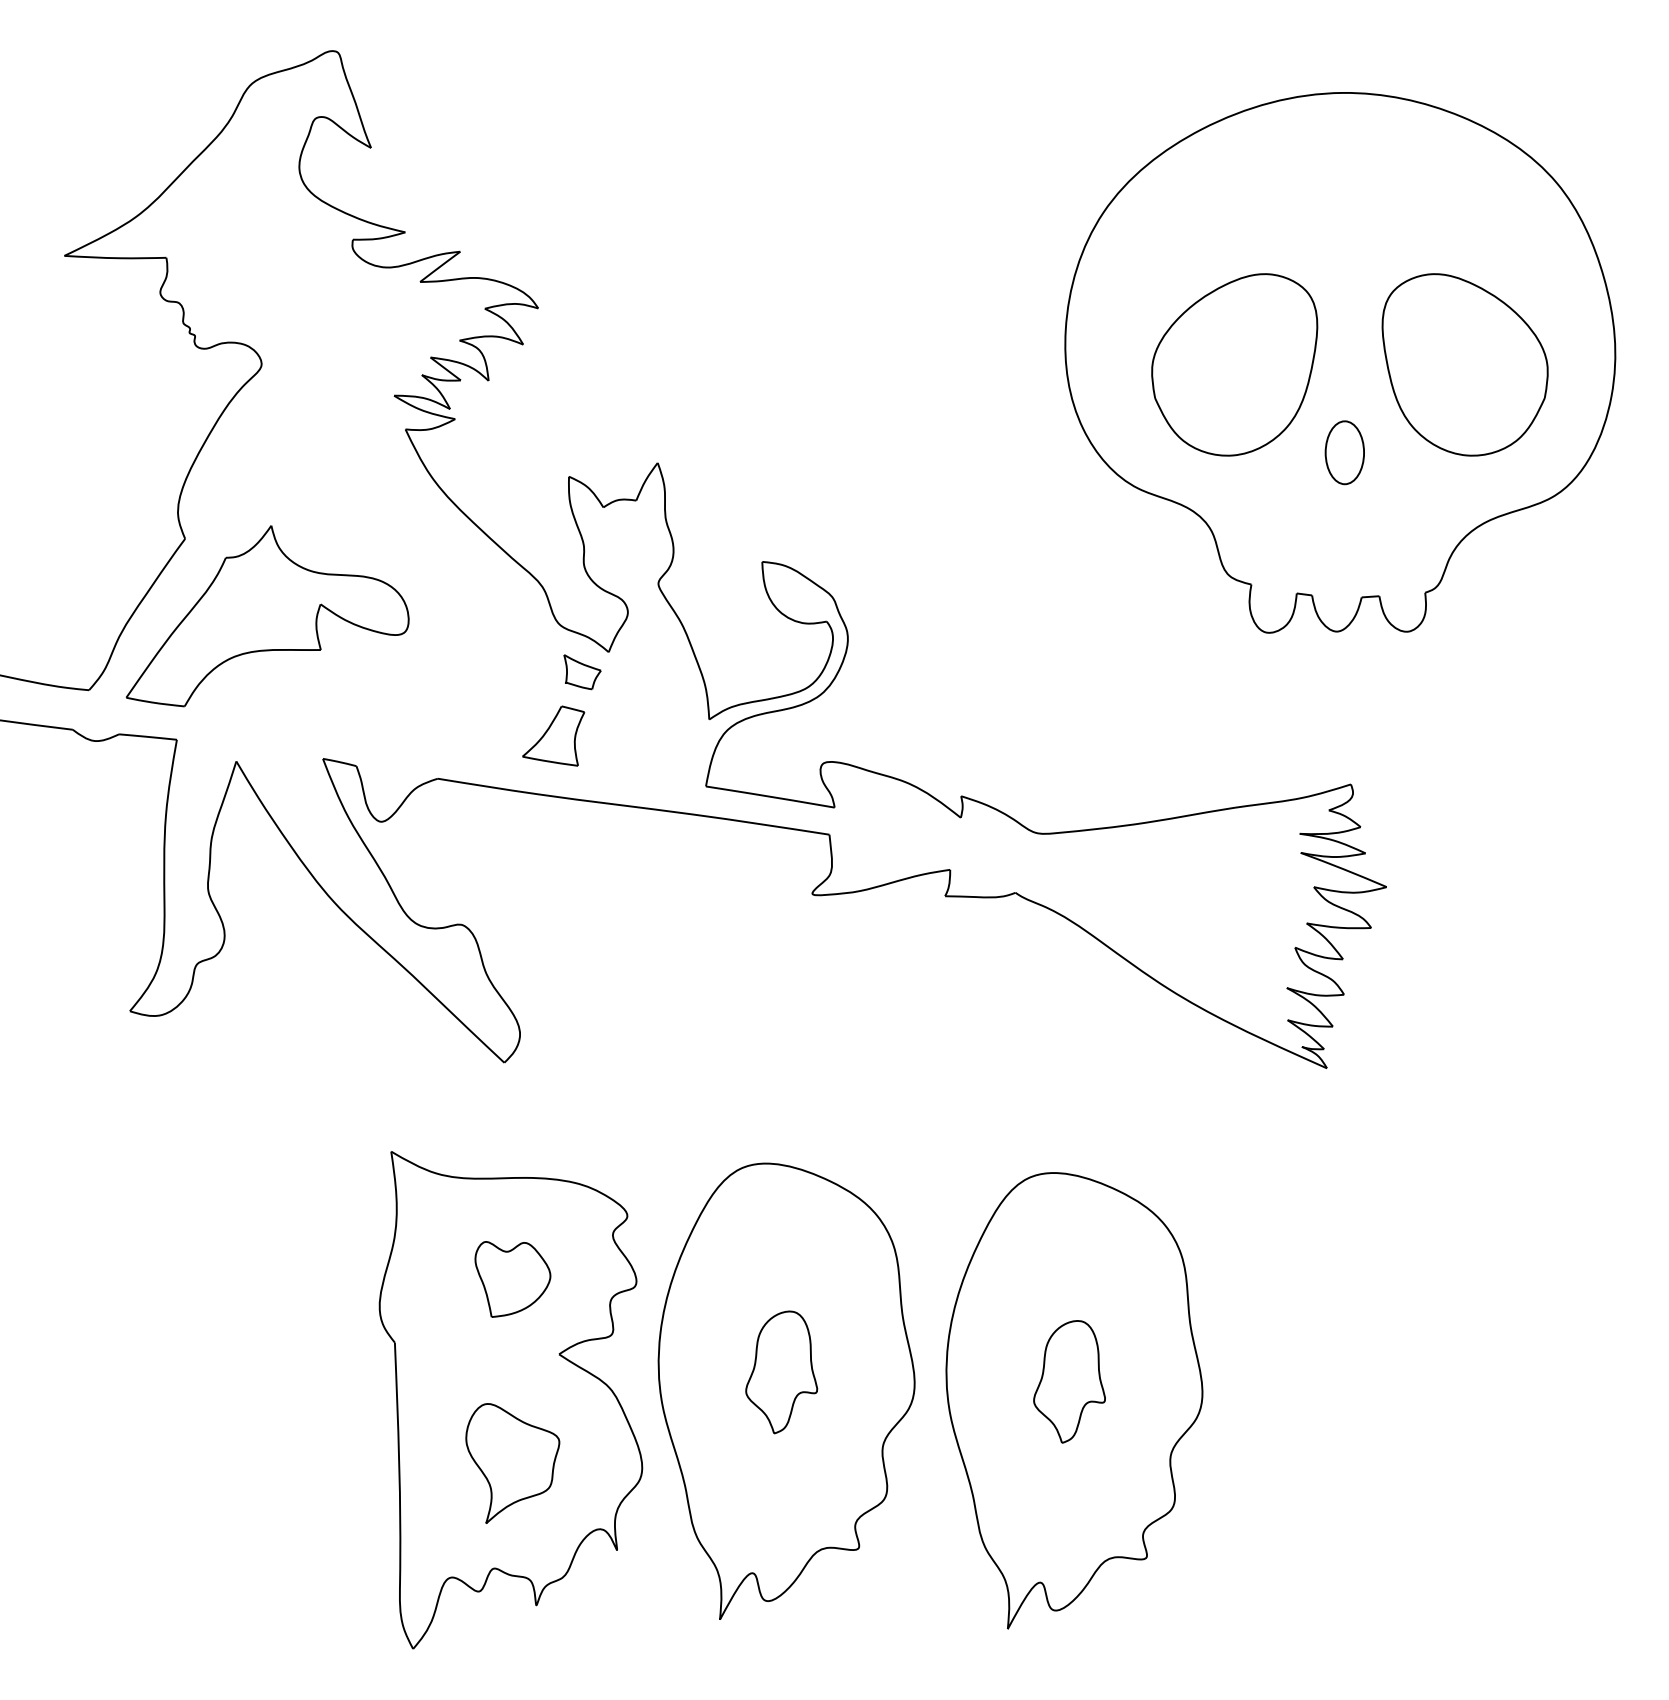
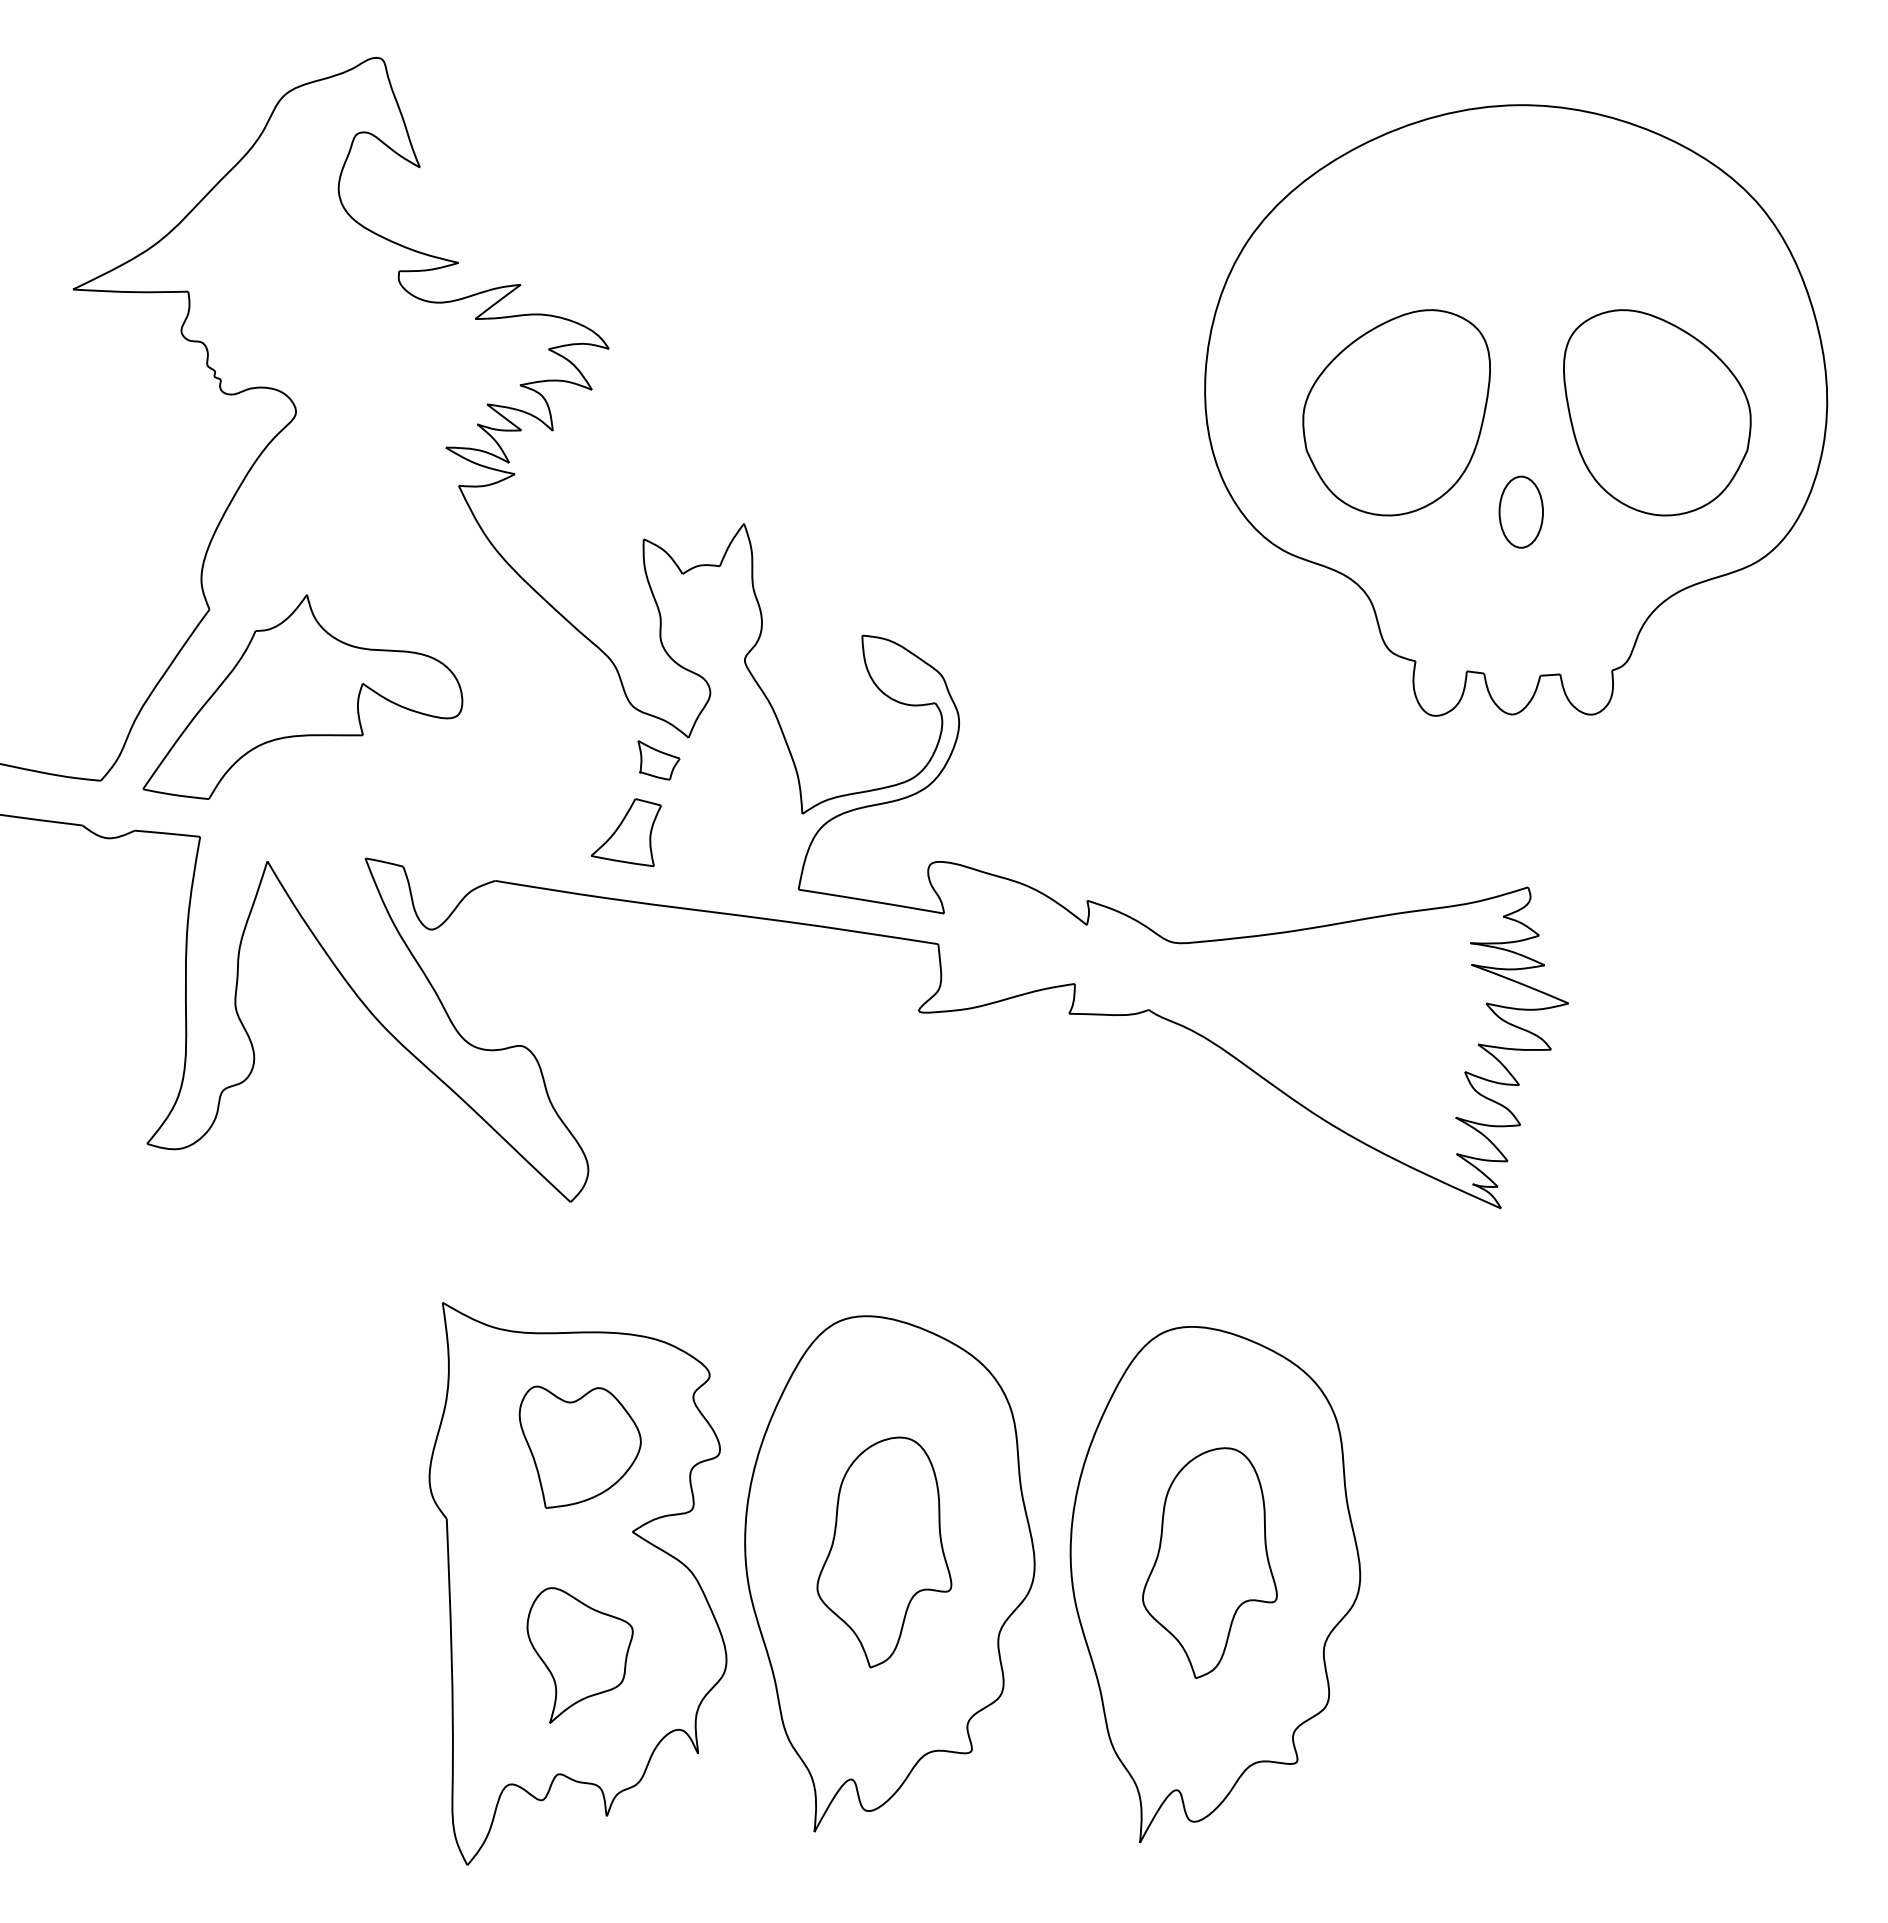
part: (512, 1279) -> (579, 1447), size x1.43
part: (781, 1372) -> (884, 1552), size x1.67
part: (1069, 1381) -> (1209, 1562), size x1.67

